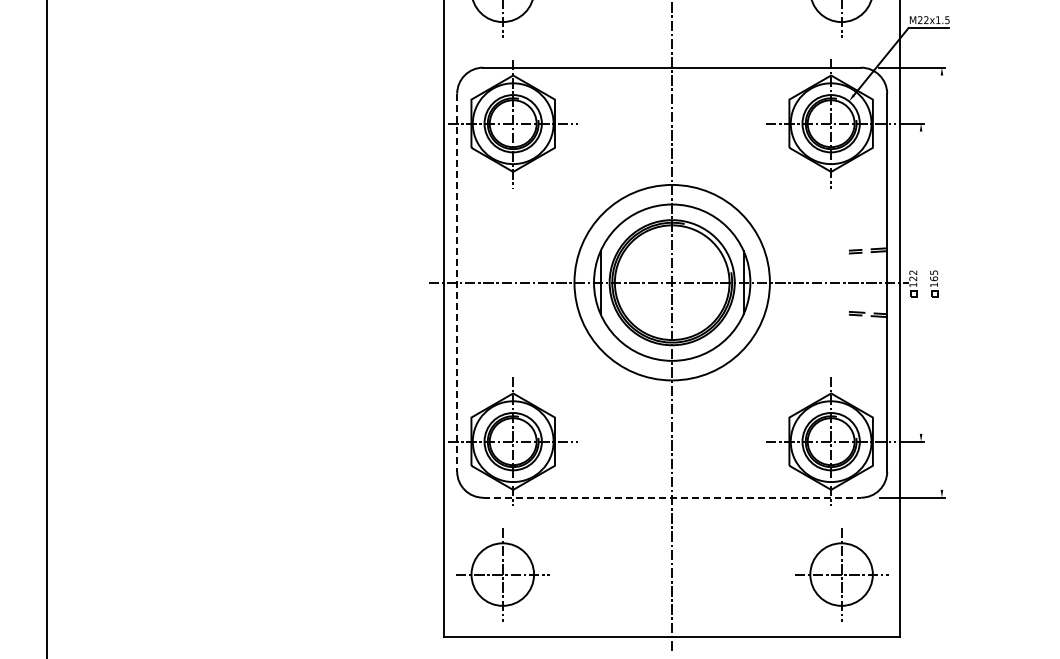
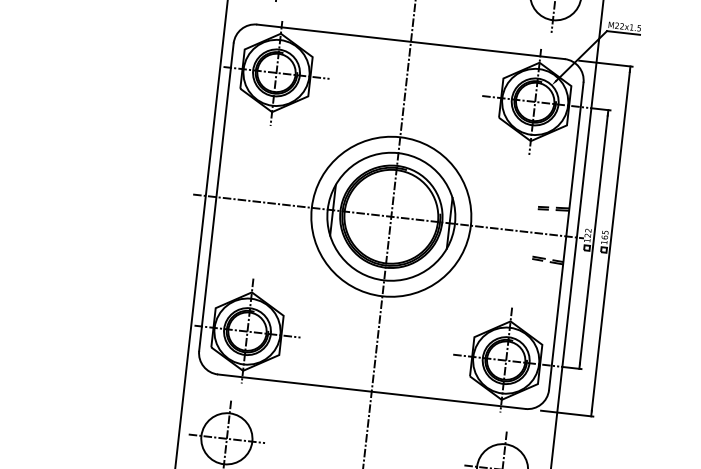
line: (457, 282) -> (216, 197), dashed -> solid
line: (921, 282) -> (594, 239), added
line: (941, 282) -> (610, 241), added
line: (672, 497) -> (371, 391), dashed -> solid

